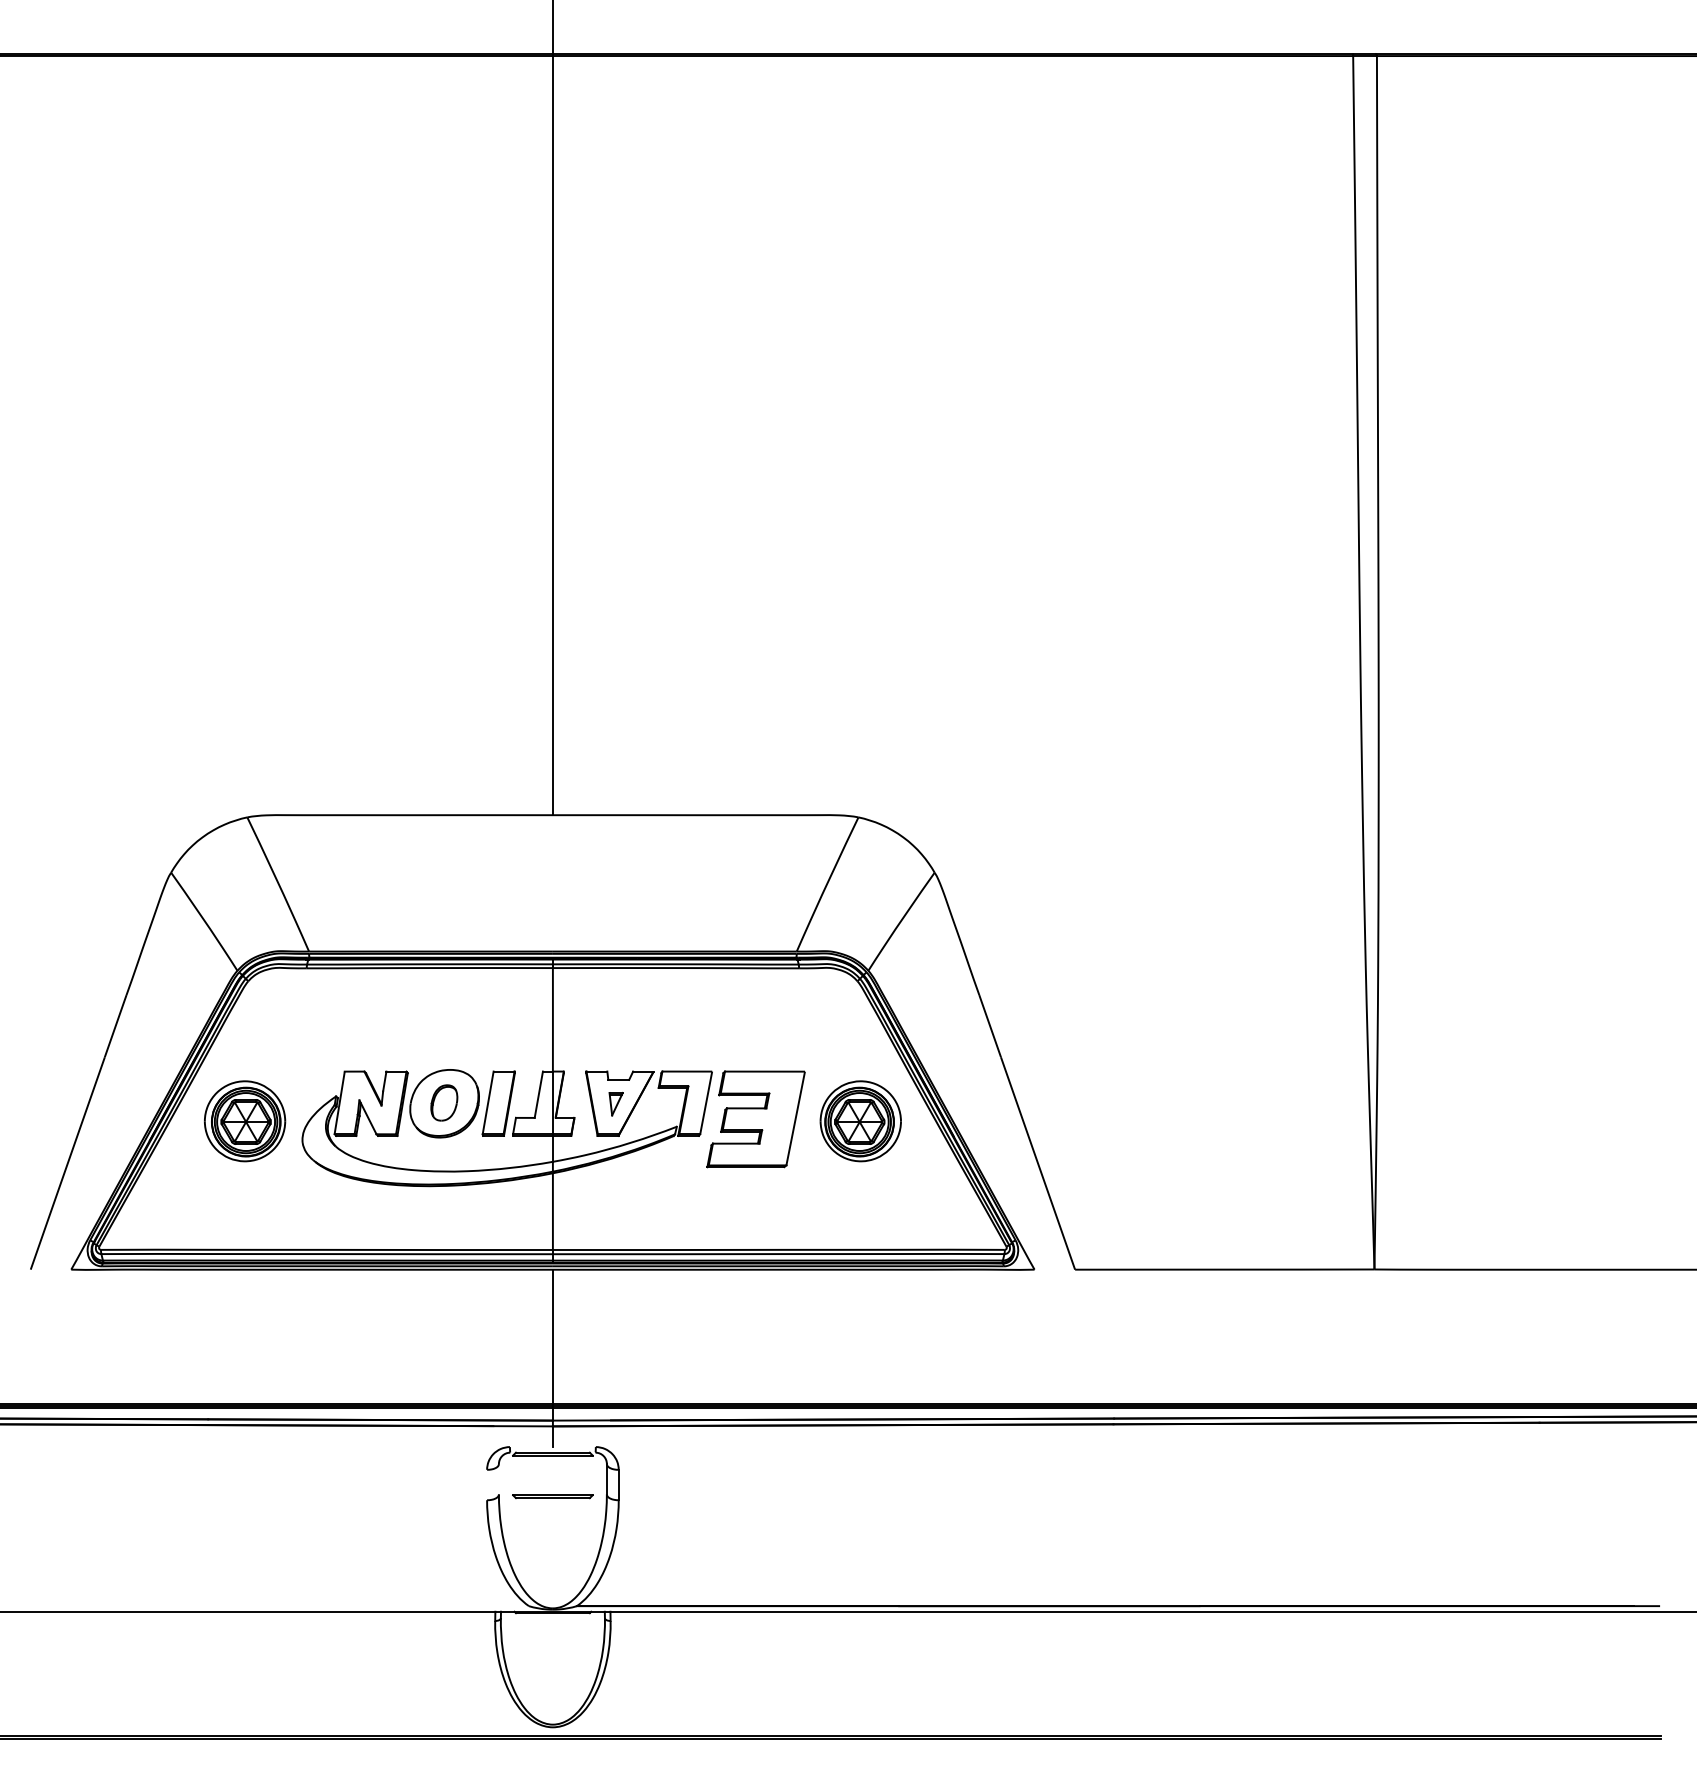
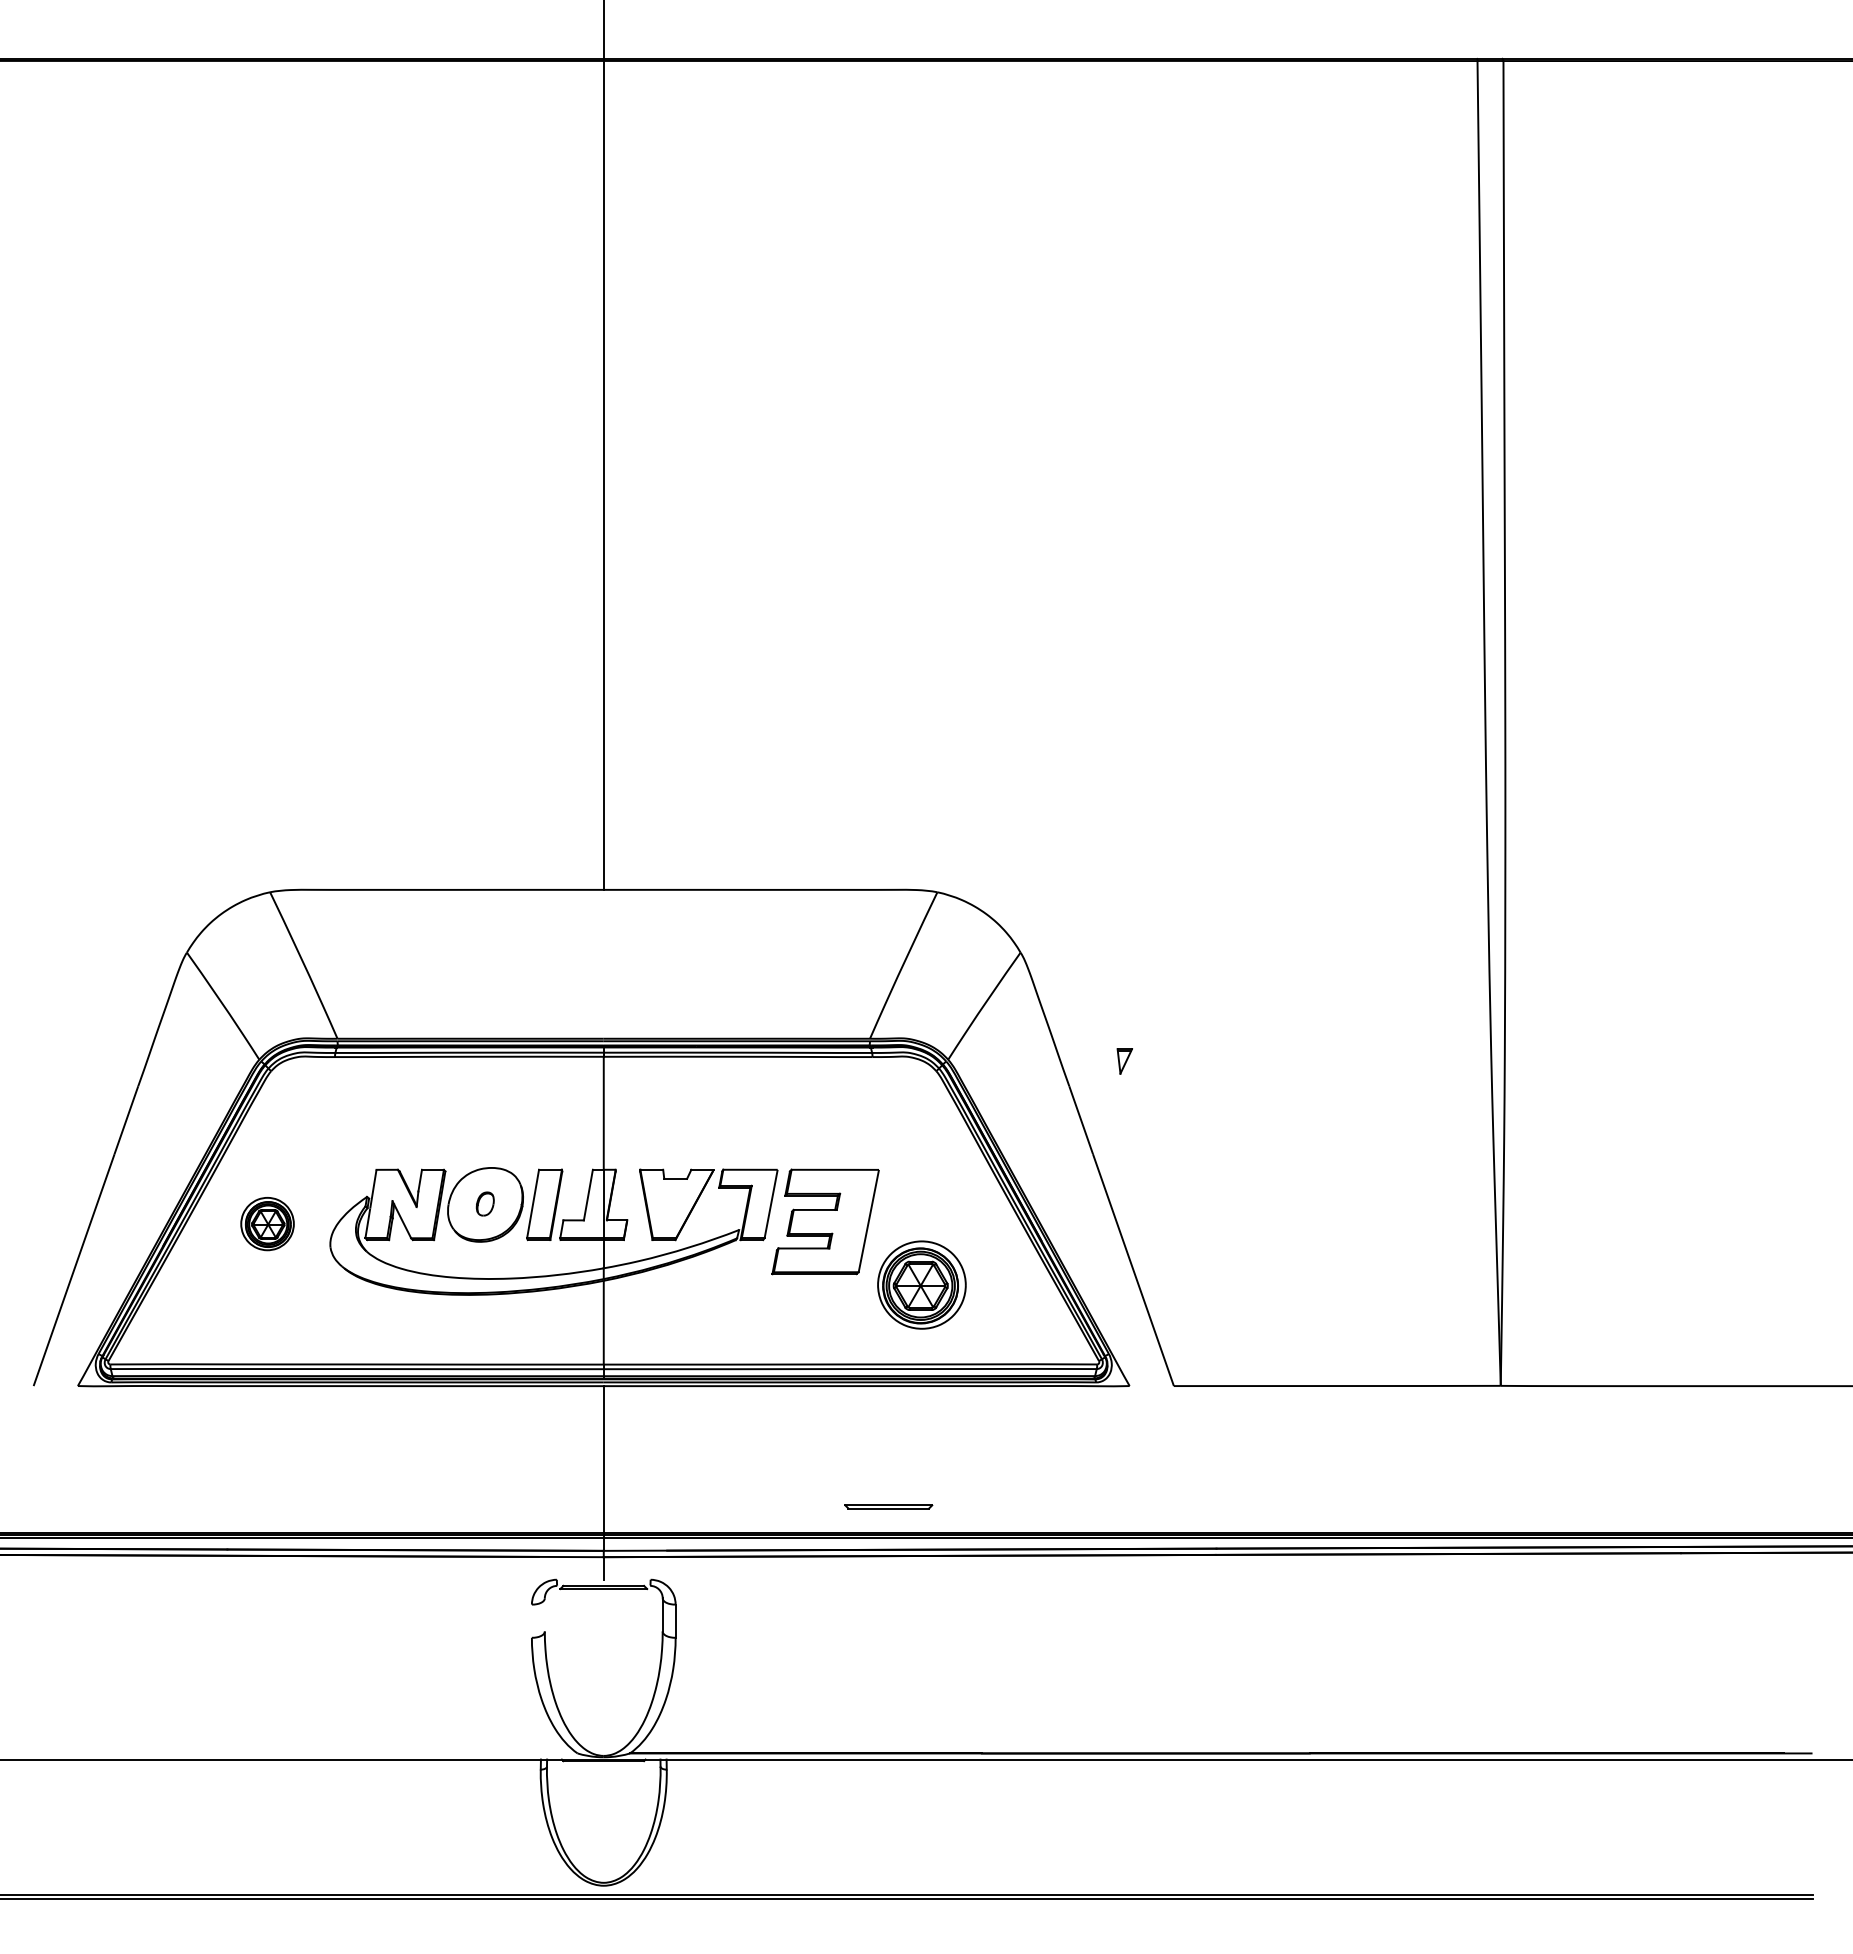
part: (444, 1102) -> (485, 1203), size x0.6
part: (615, 1104) -> (1124, 1061), moved
part: (244, 1120) -> (267, 1223), size x0.6
part: (860, 1120) -> (921, 1284), moved
part: (552, 1496) -> (888, 1506), moved

